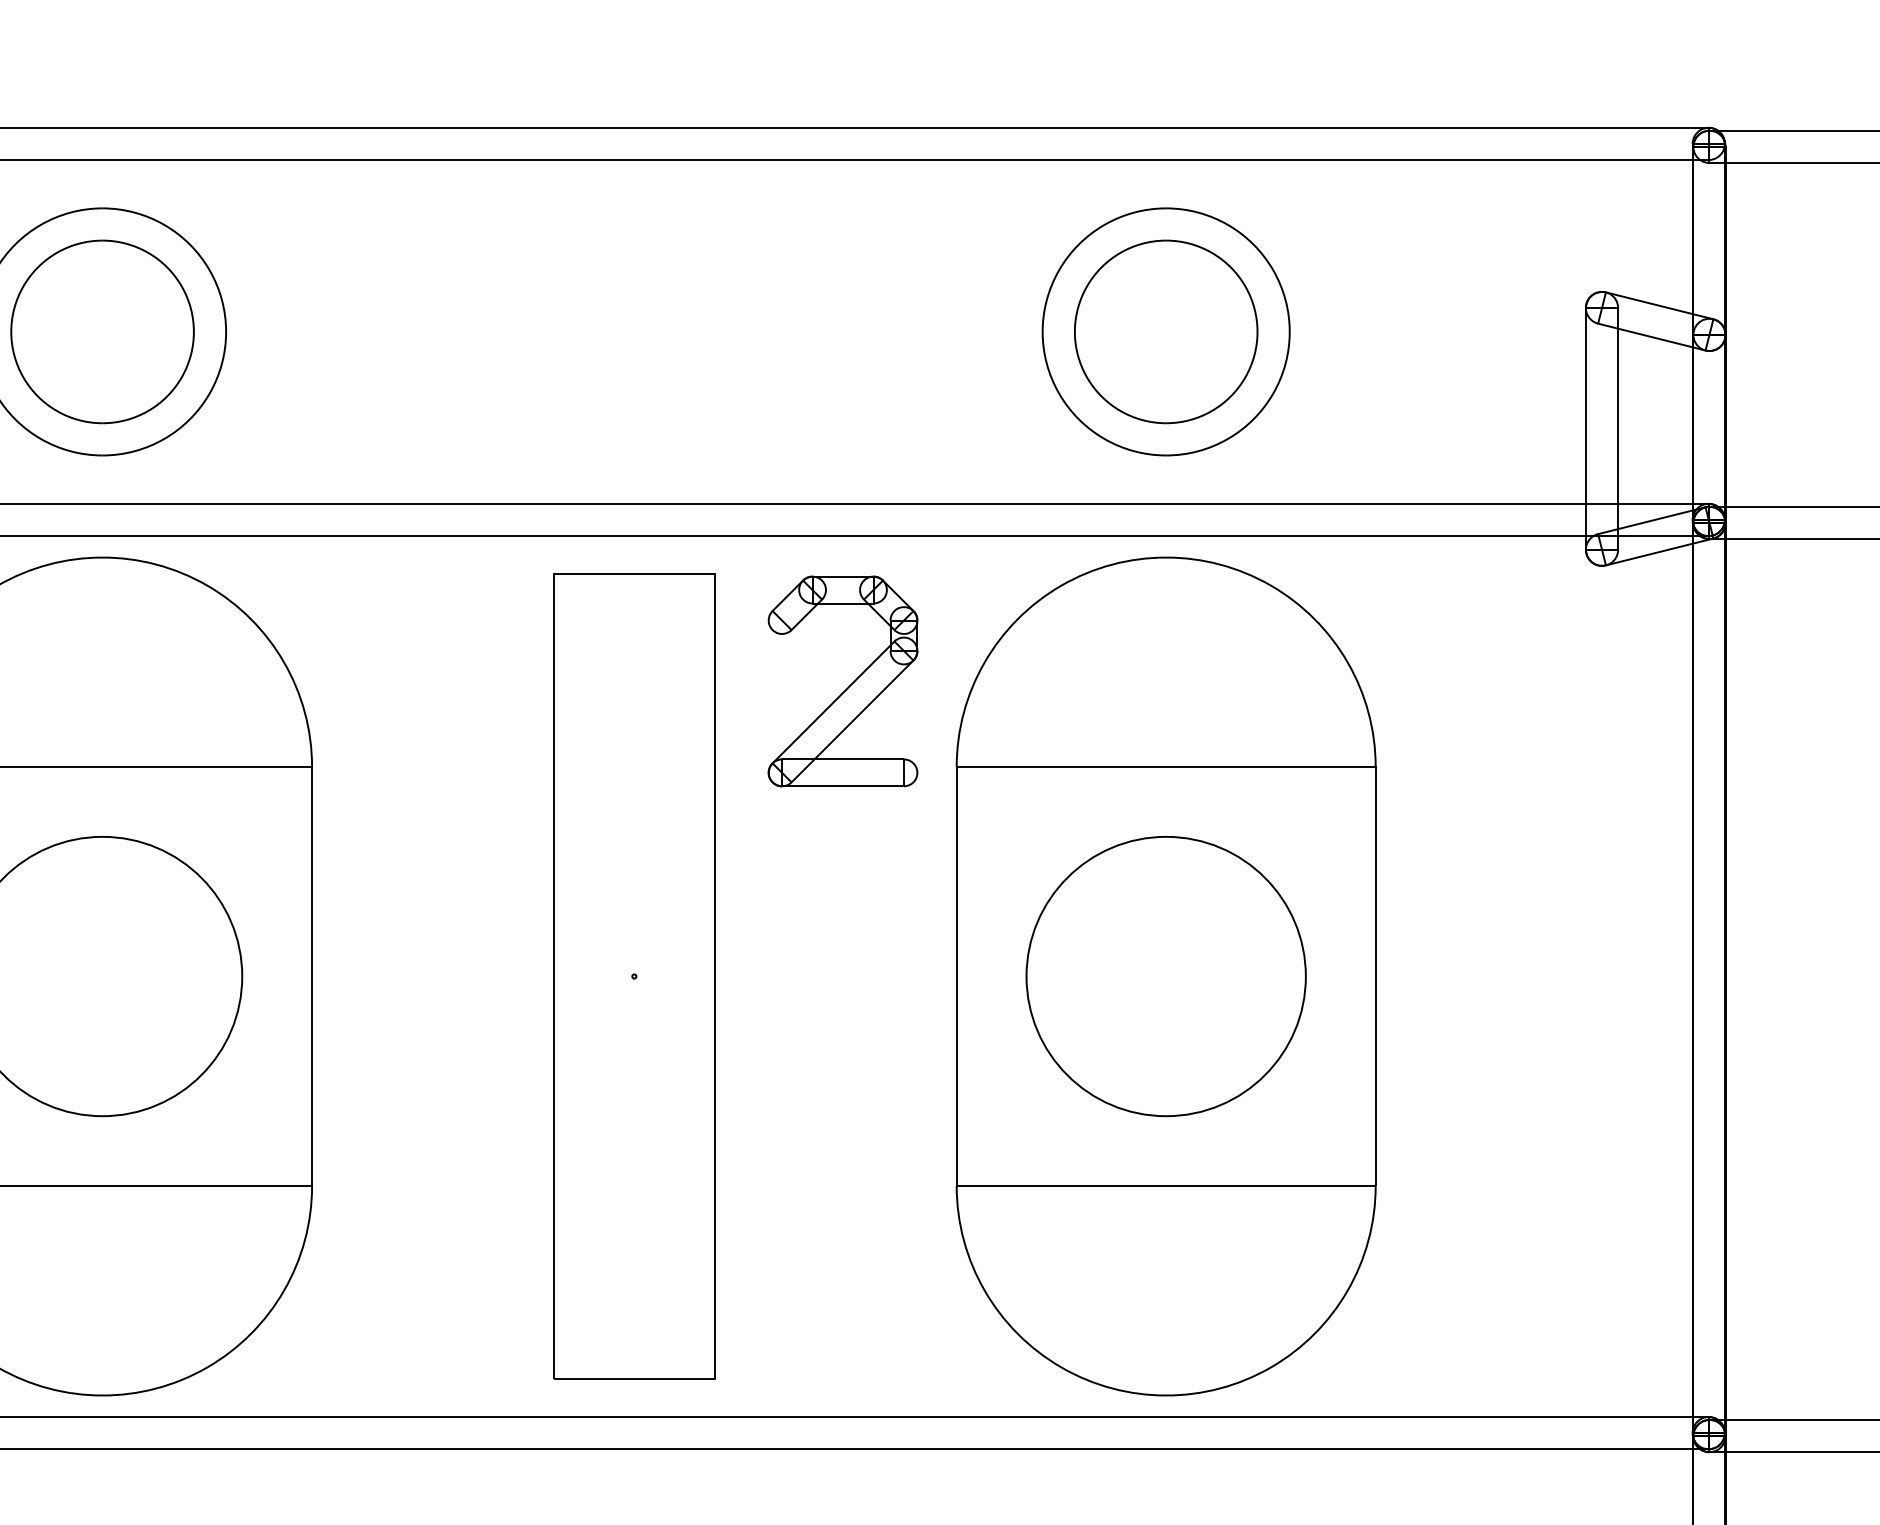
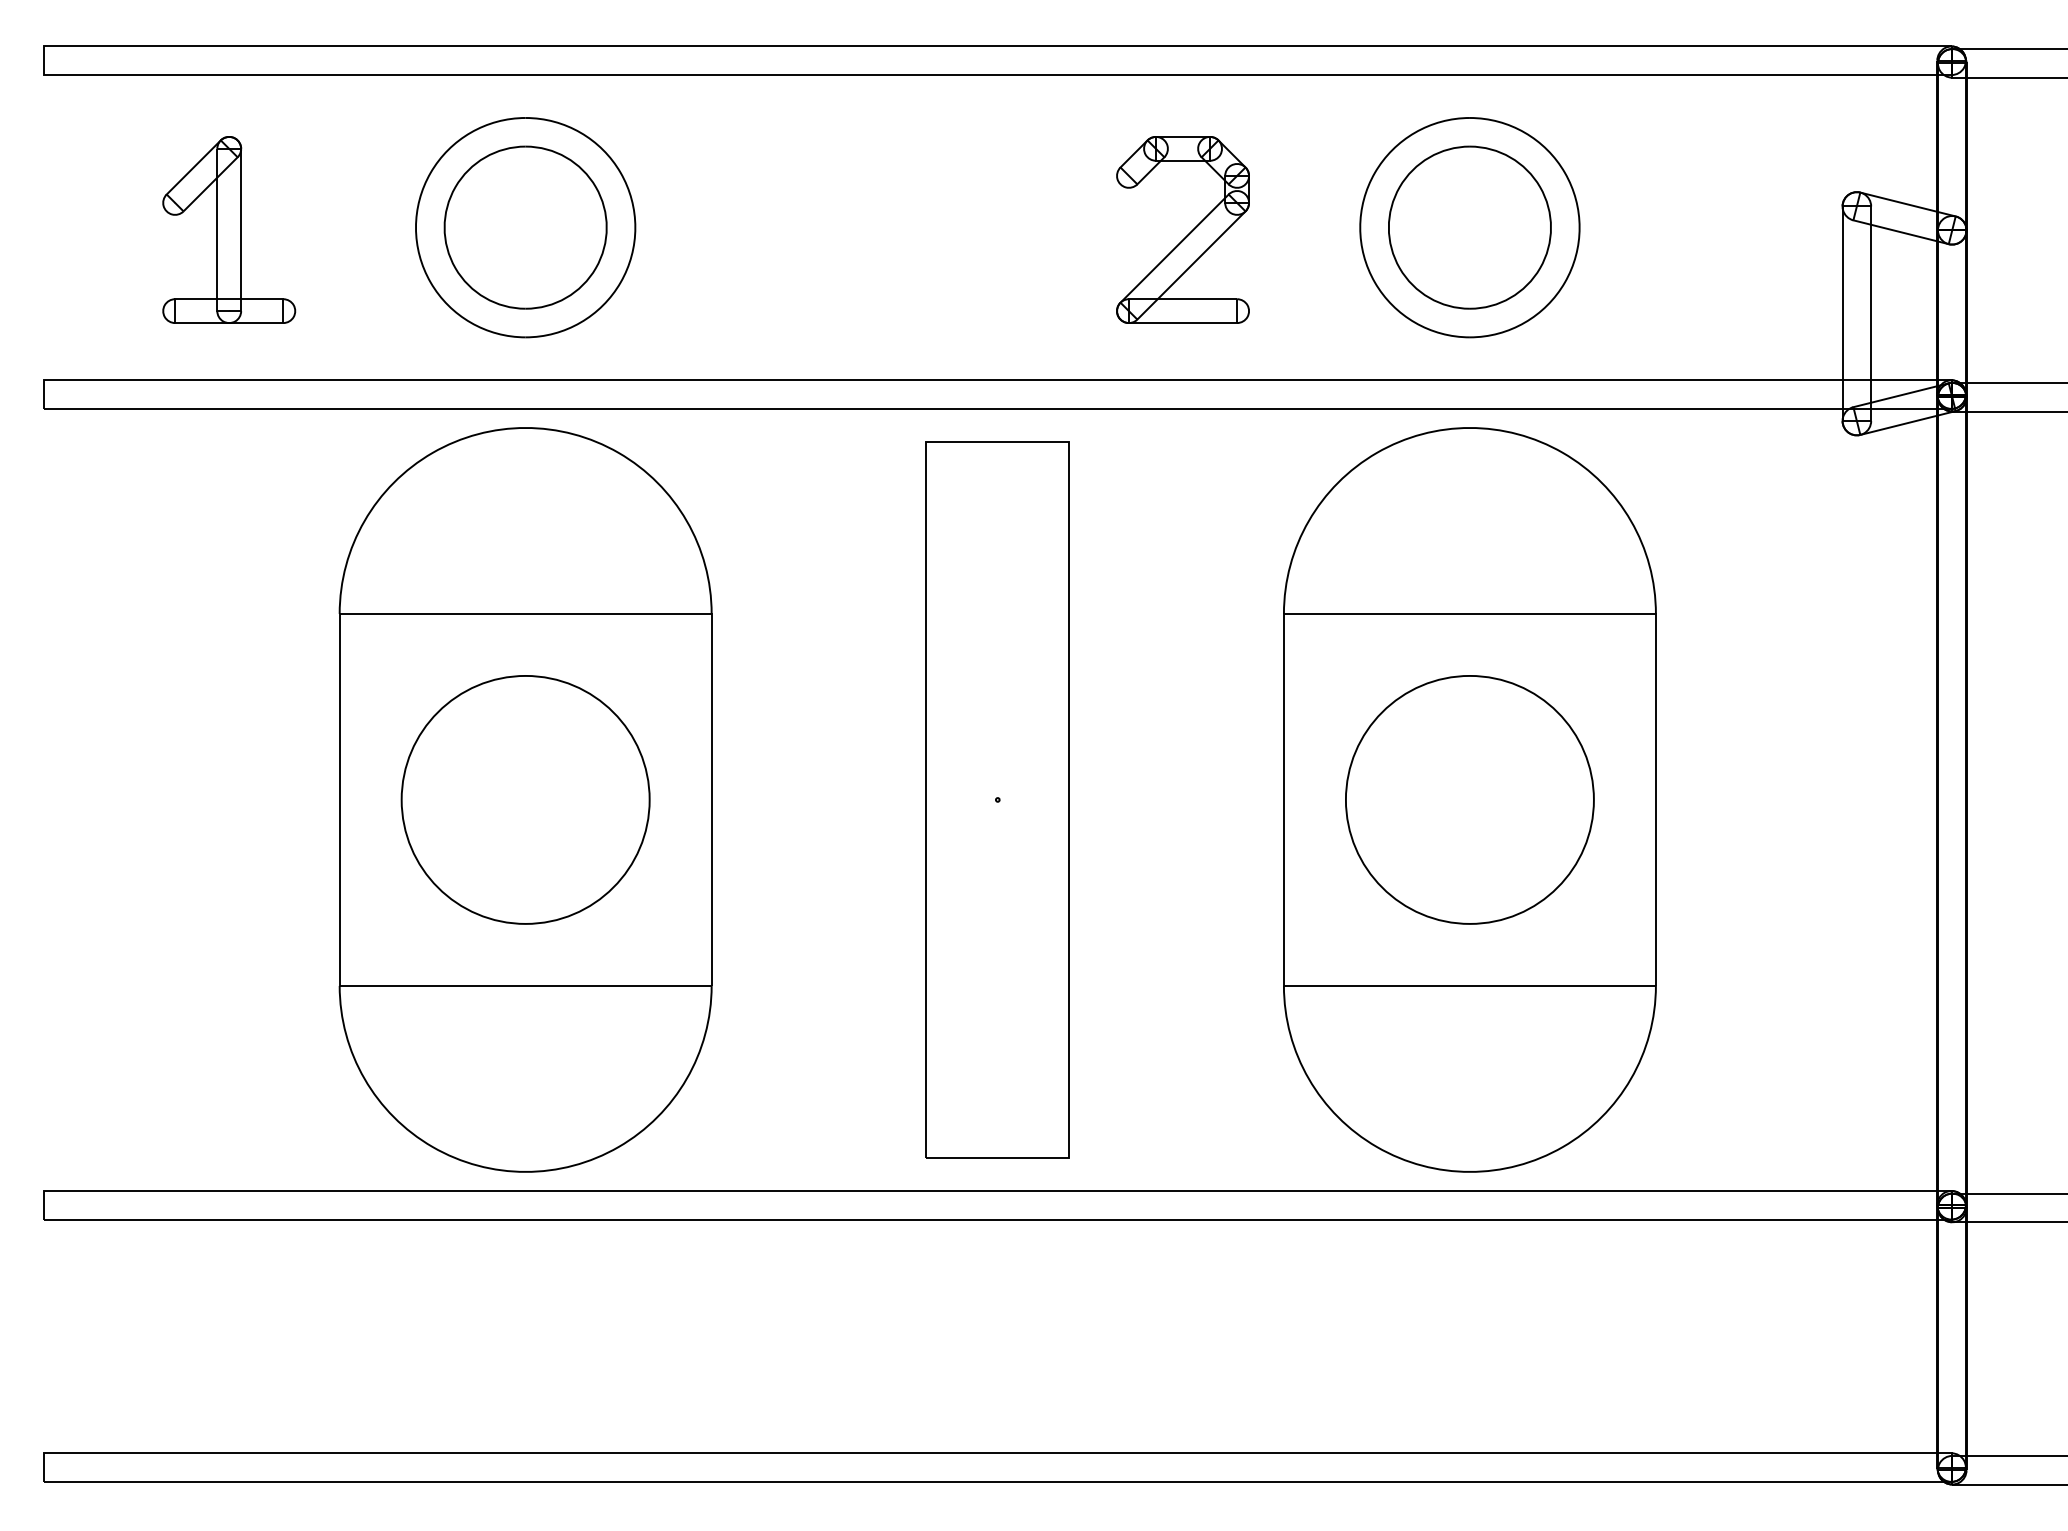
part: (848, 686) -> (1187, 234), moved

